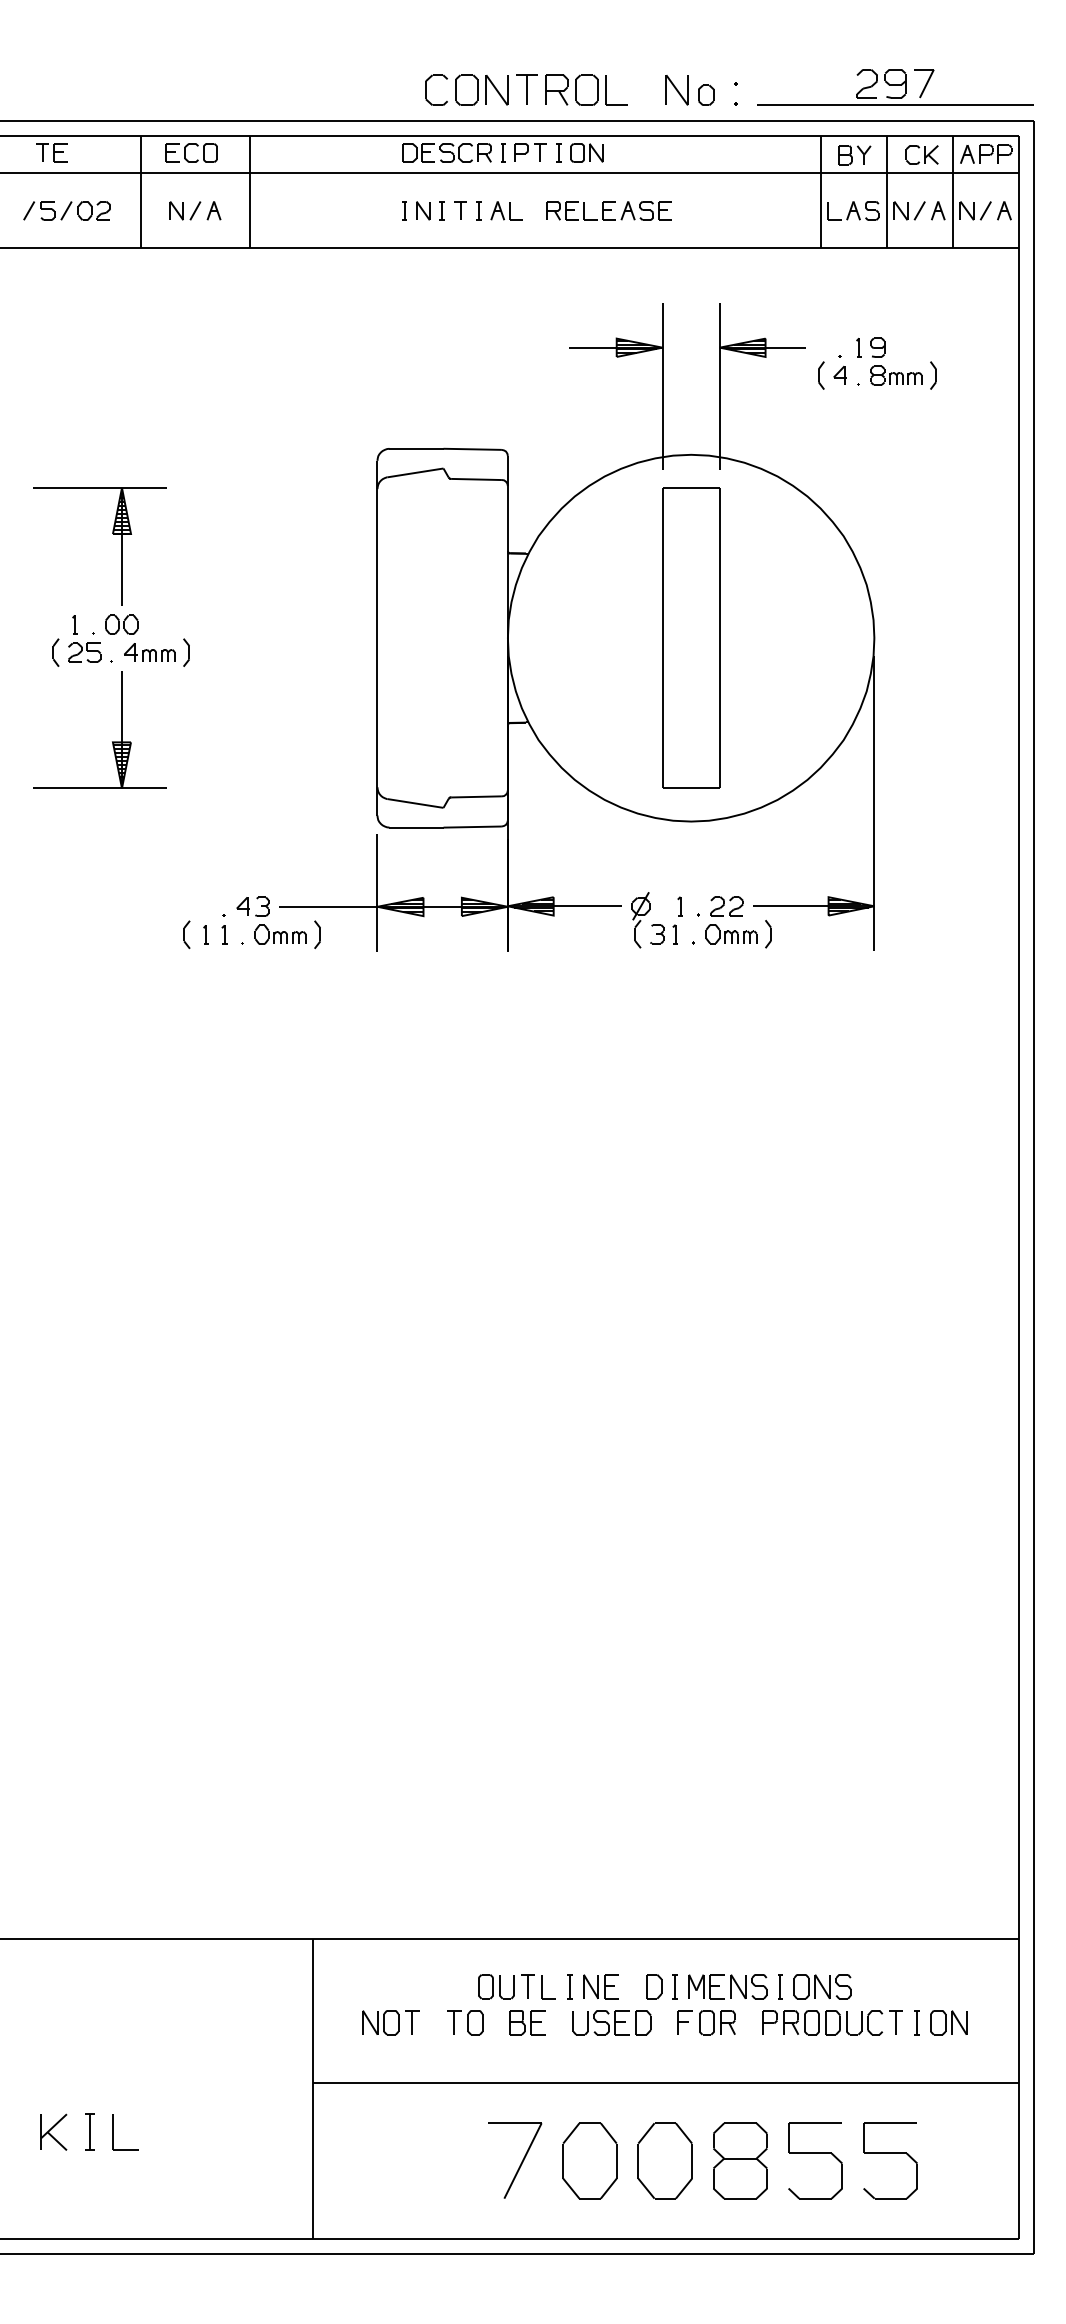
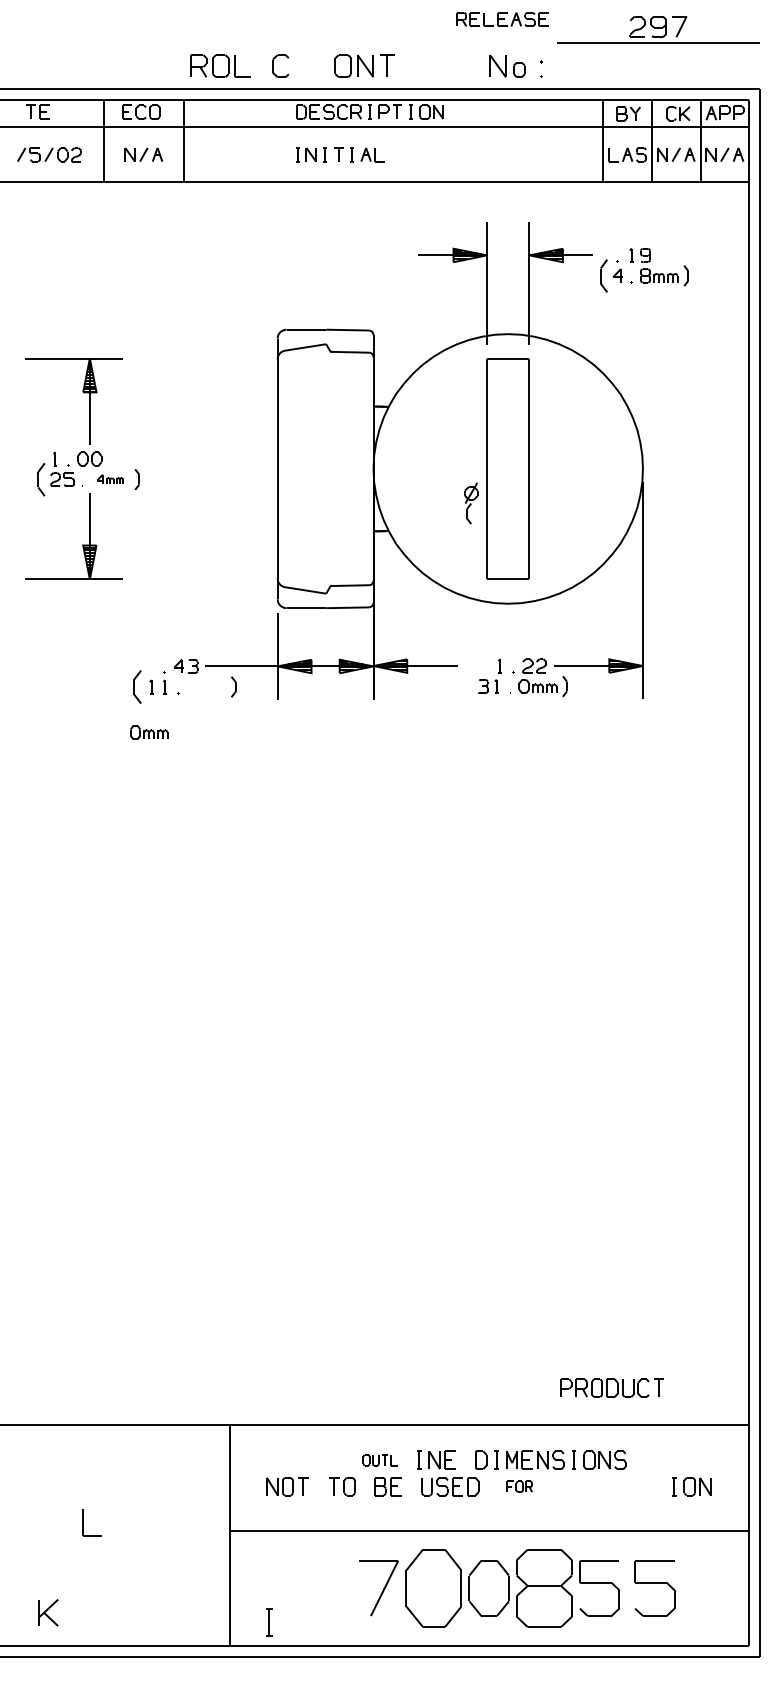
part: (895, 87) -> (658, 29), moved
part: (426, 89) -> (273, 65), moved
part: (586, 89) -> (220, 65), moved
part: (608, 210) -> (501, 19), moved
part: (821, 375) -> (604, 275), size x1.6
part: (55, 652) -> (40, 479), size x1.6
part: (149, 652) -> (110, 479), size x0.7
part: (640, 920) -> (471, 503), moved
part: (186, 934) -> (137, 686), size x1.6
part: (280, 934) -> (149, 732), moved
part: (516, 1986) -> (379, 1460), size x0.6
part: (706, 2022) -> (519, 1486), size x0.6
part: (832, 2022) -> (612, 1388), moved
part: (53, 2131) -> (48, 1612), moved
part: (89, 2131) -> (268, 1621), moved
part: (113, 2132) -> (83, 1522), moved
part: (589, 2160) -> (433, 1587), size x1.4
part: (740, 2160) -> (544, 1587), size x1.4

